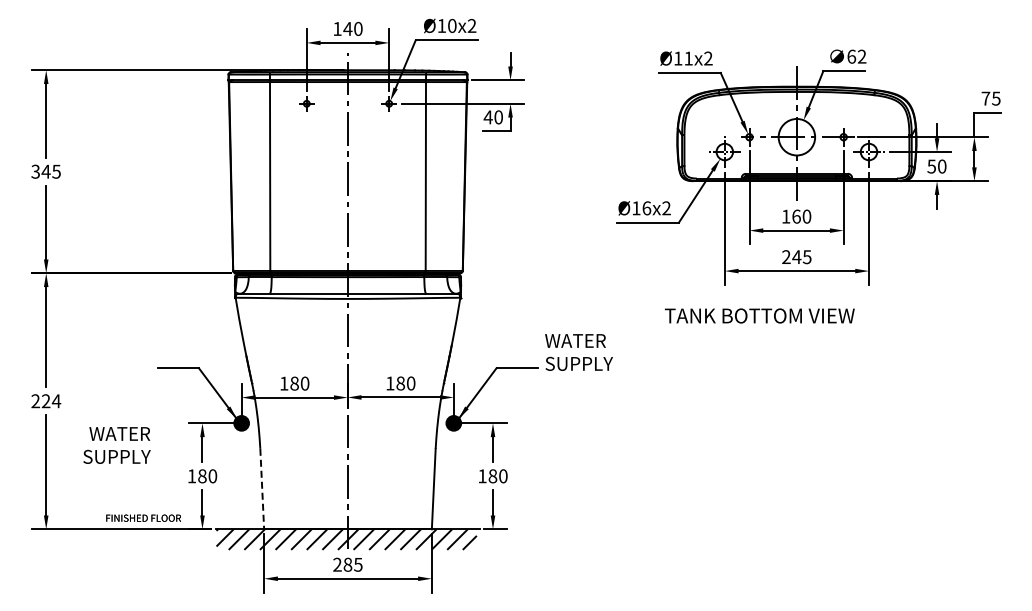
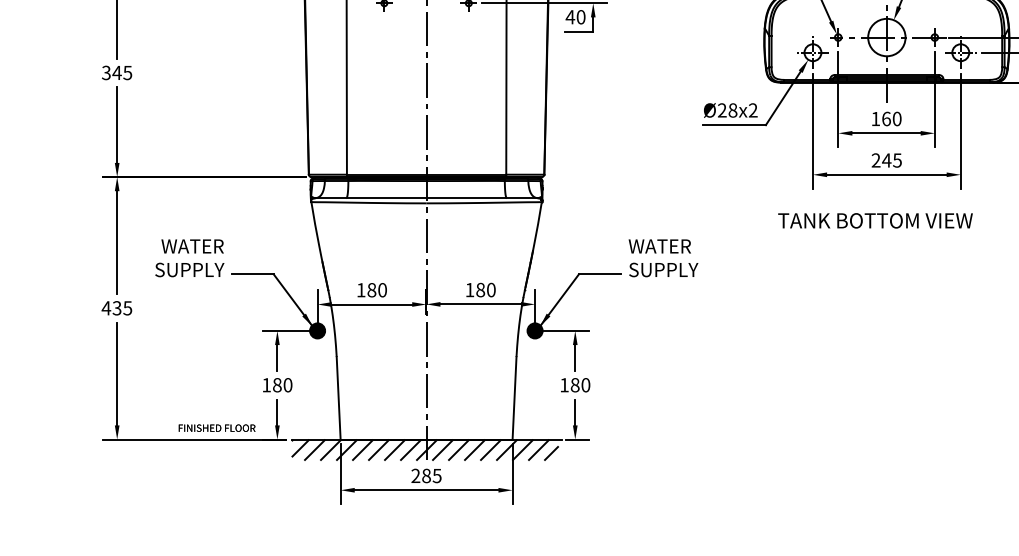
text: (641, 208) -> (727, 110), Ø16x2 -> Ø28x2
text: (759, 315) -> (875, 220), moved
text: (46, 401) -> (117, 308), 224 -> 435
text: (116, 445) -> (189, 258), moved
line: (262, 489) -> (338, 398), dashed -> solid

